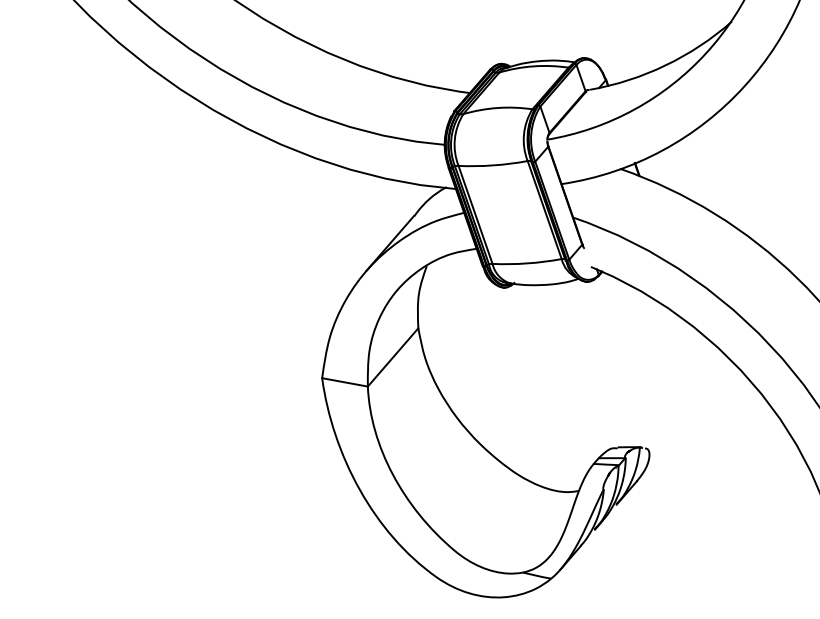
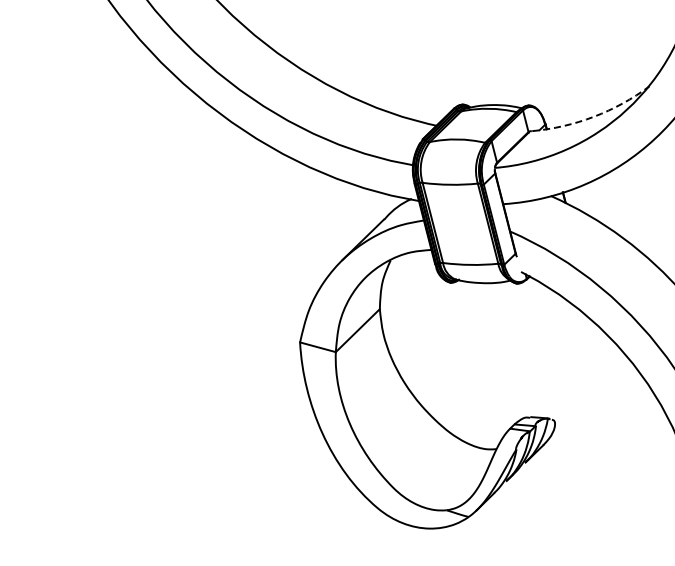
arc: (665, 65) -> (593, 116), solid -> dashed

